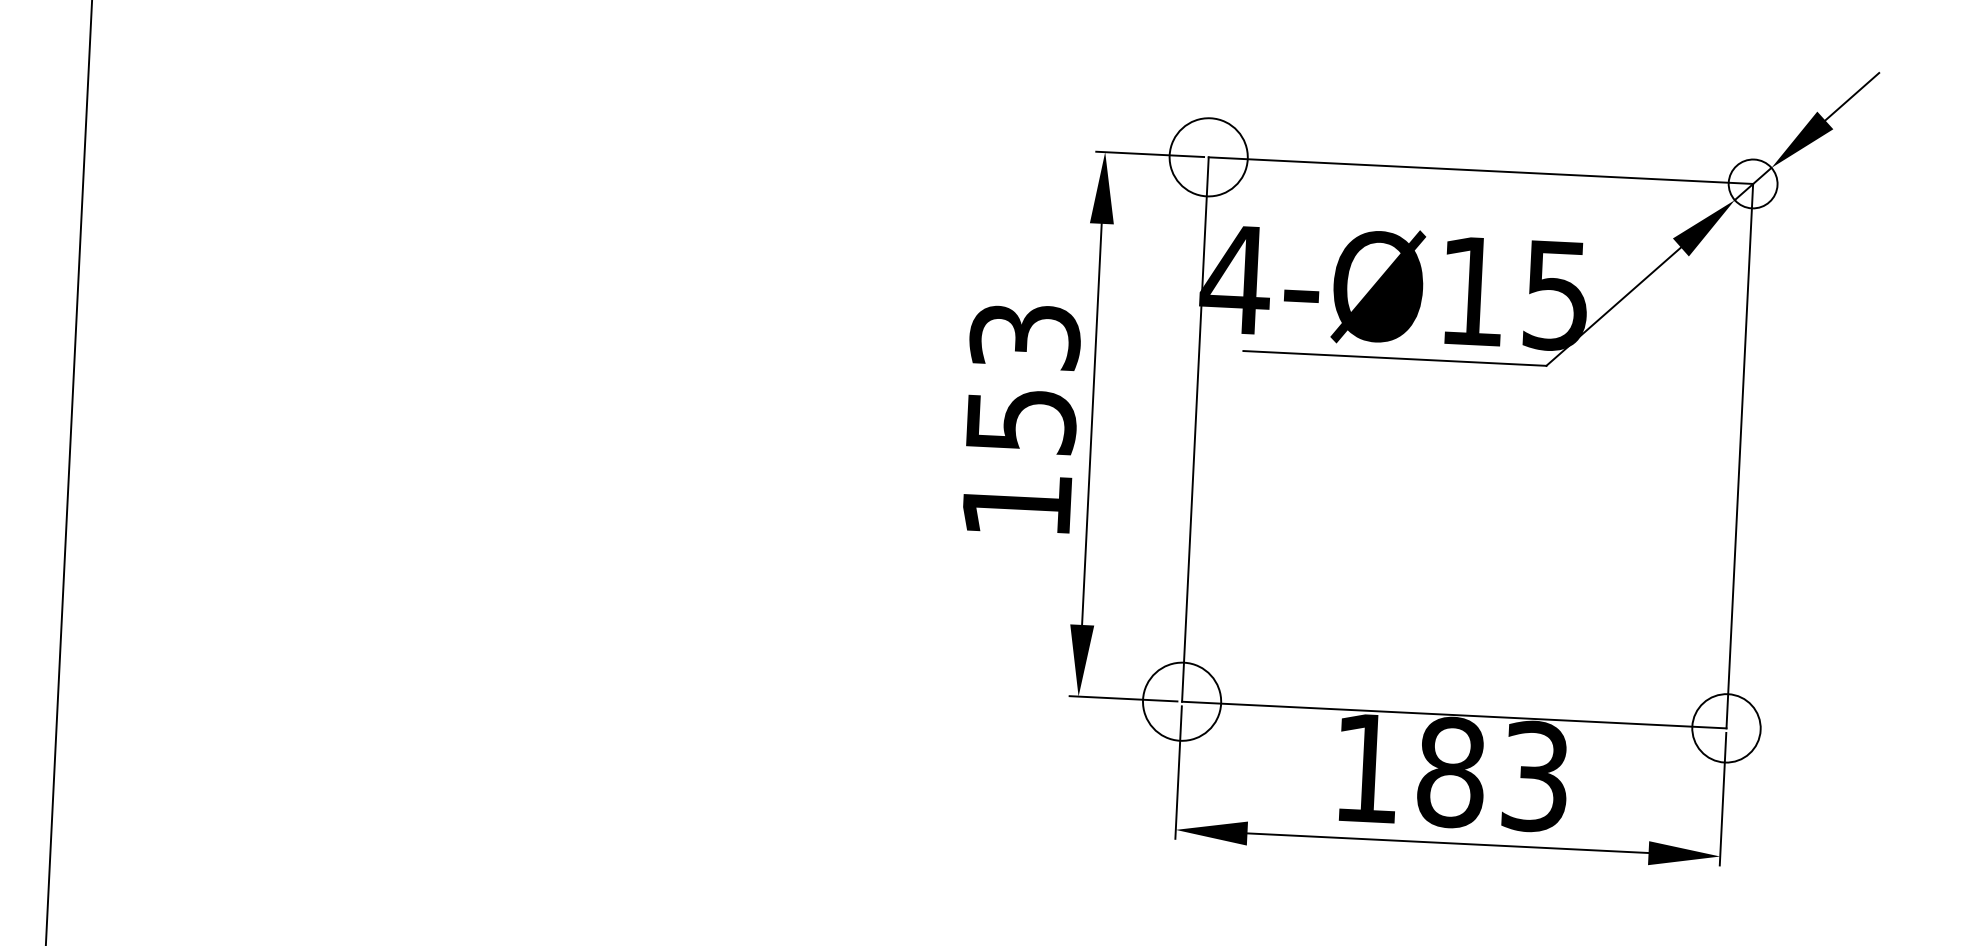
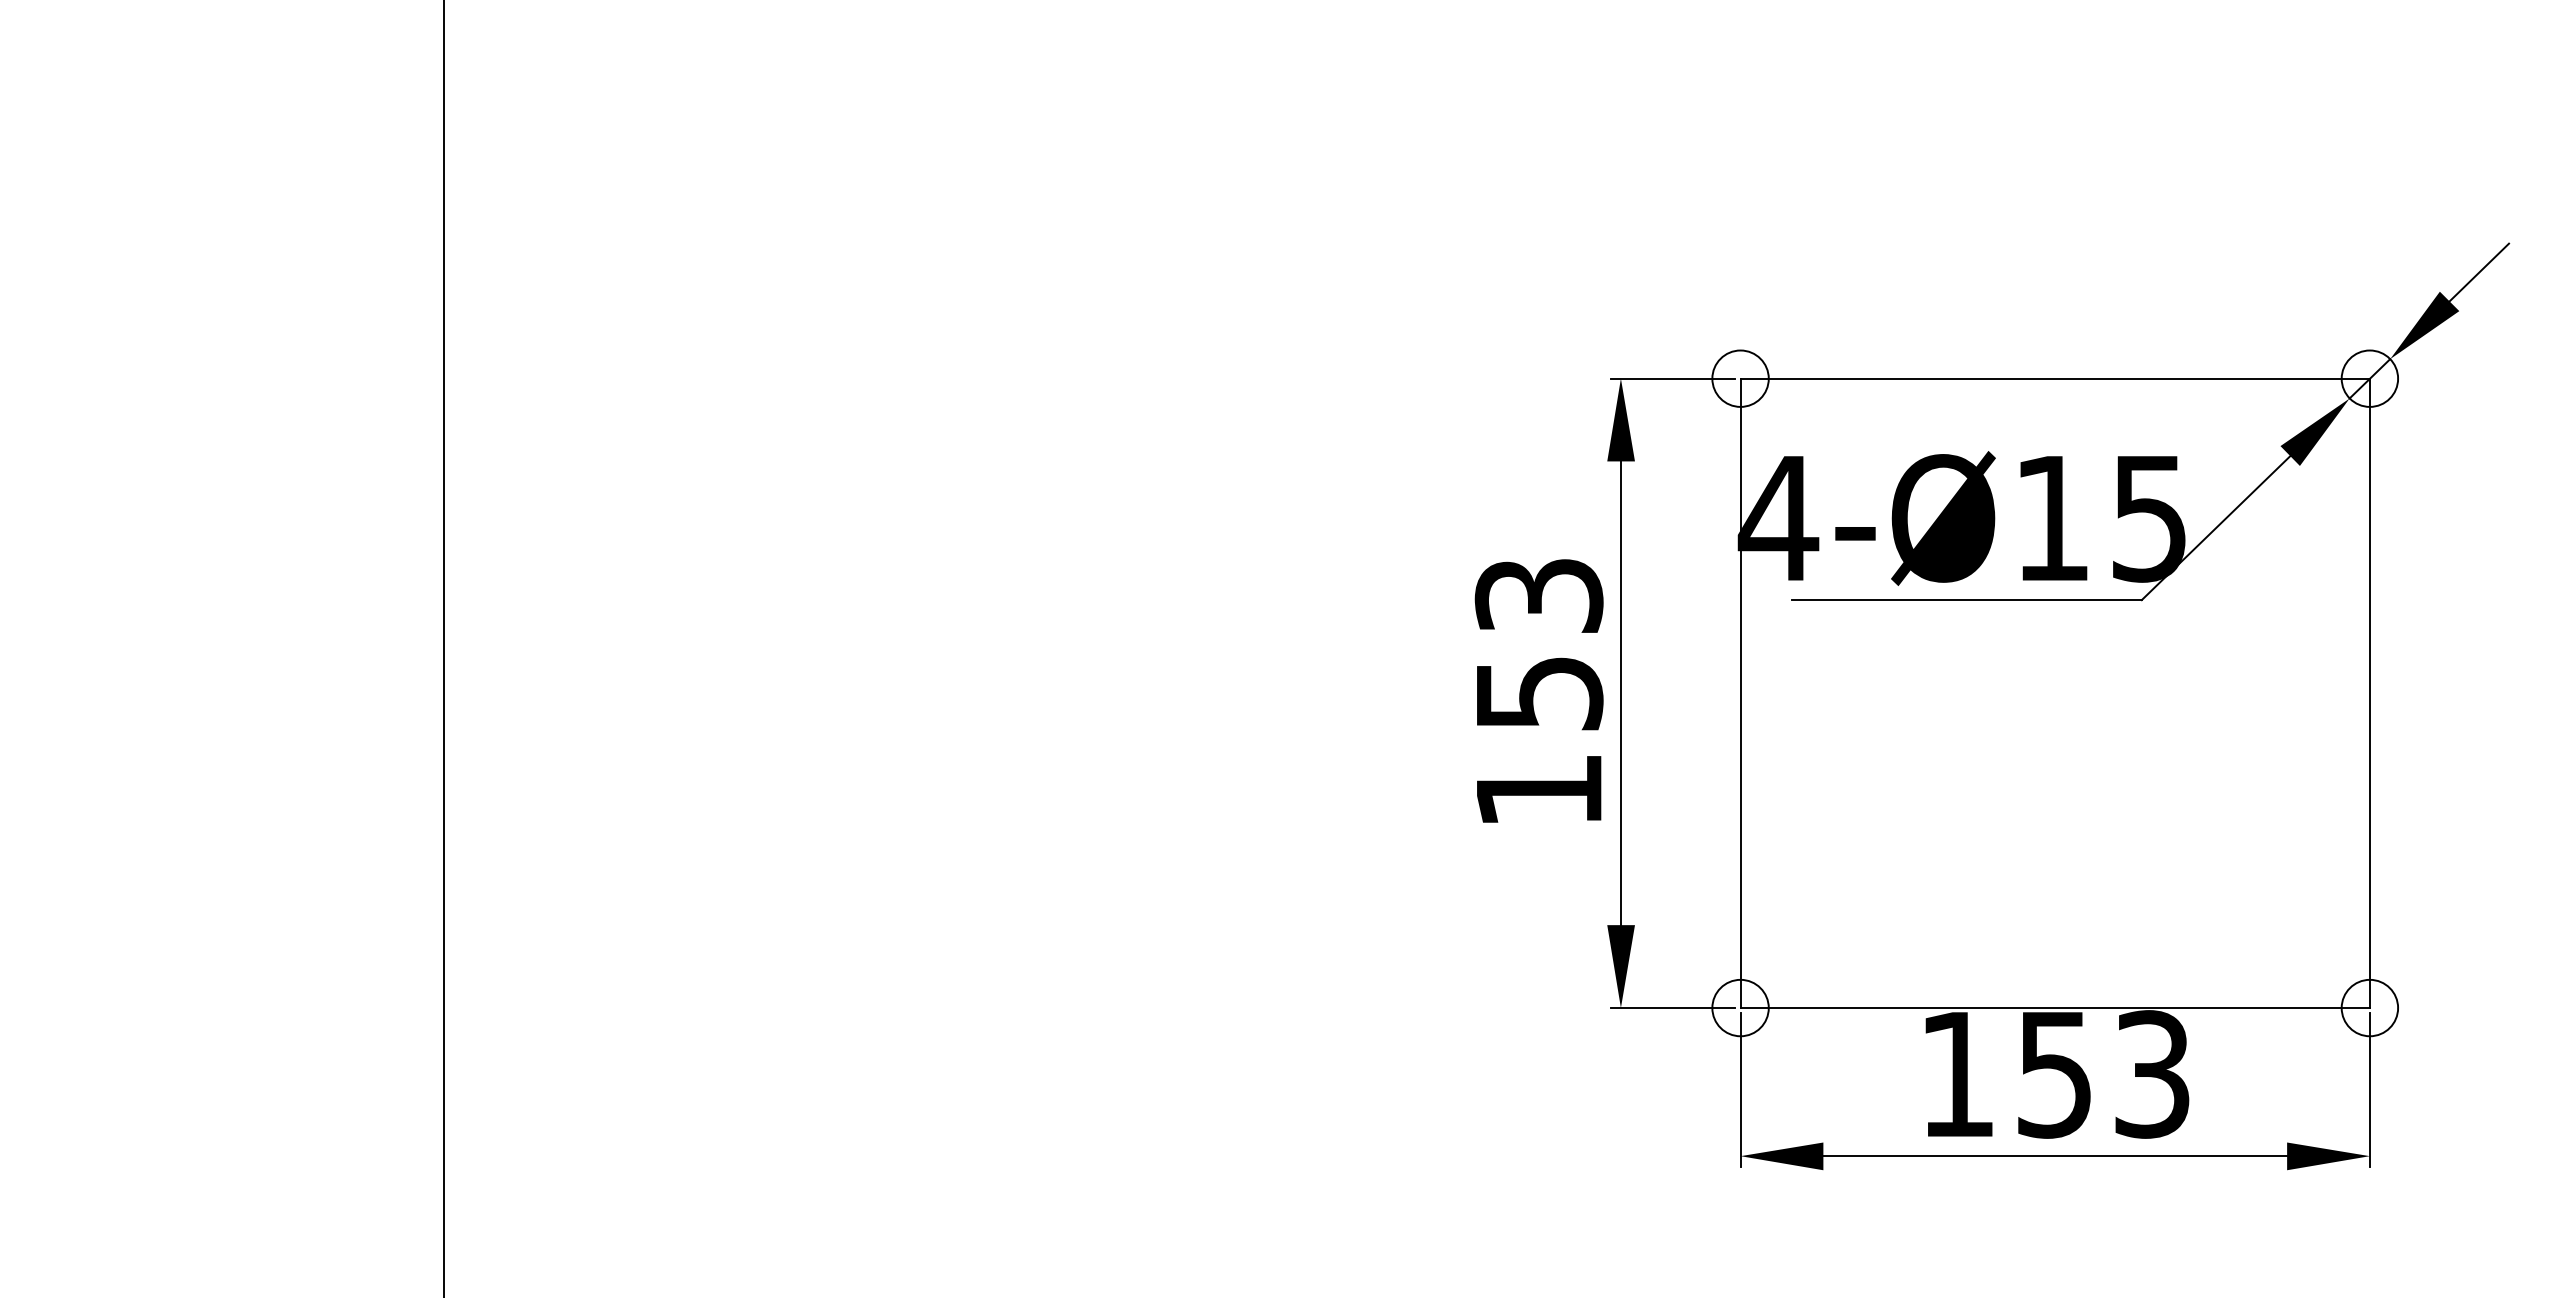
circle: (1208, 157) -> (1740, 378), size x0.62
circle: (1182, 701) -> (1740, 1007), size x0.62
circle: (1726, 727) -> (2369, 1007), size x0.71
text: (1451, 772) -> (2055, 1074), 183 -> 153

